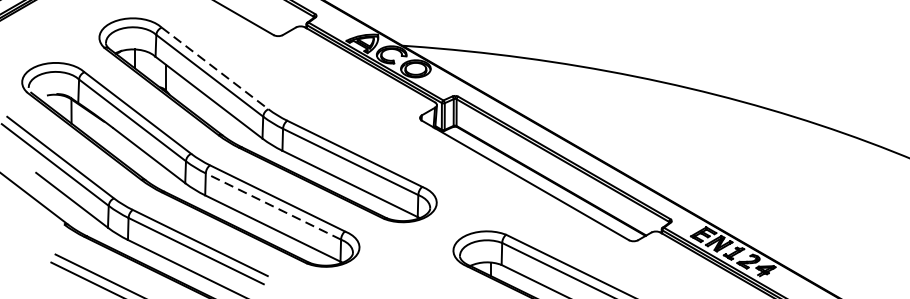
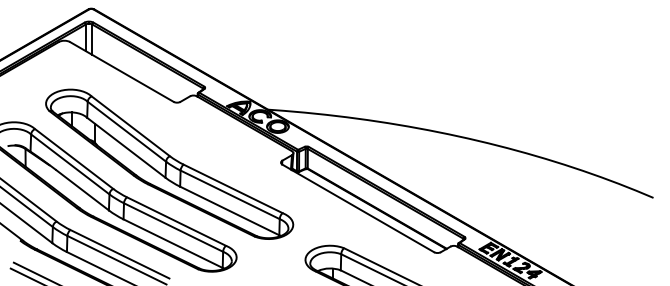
line: (216, 68) -> (131, 126), dashed -> solid
line: (273, 206) -> (173, 227), dashed -> solid

